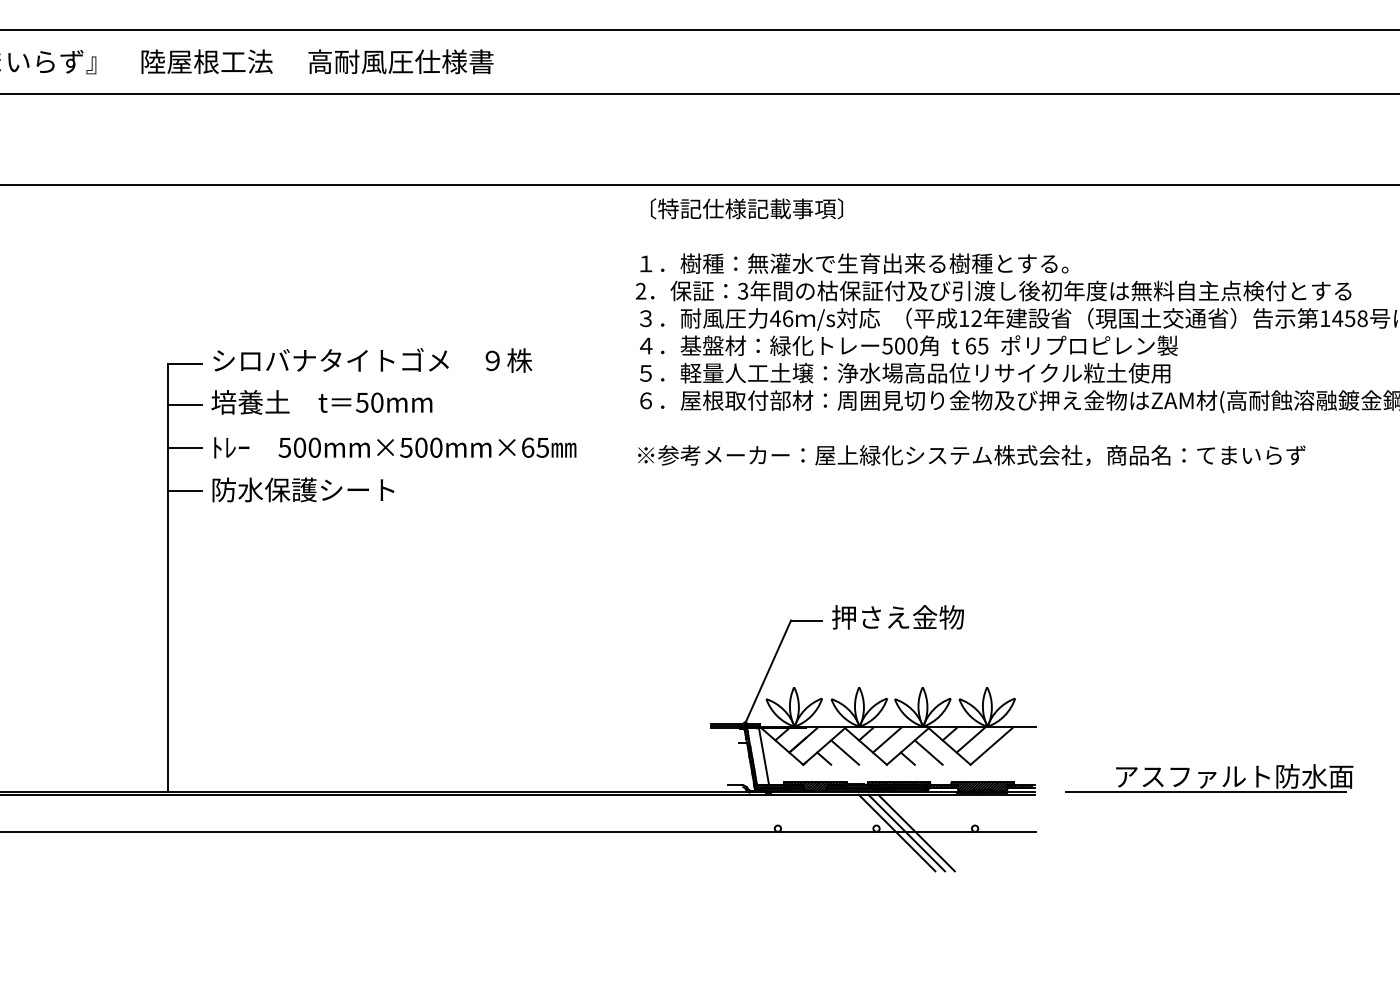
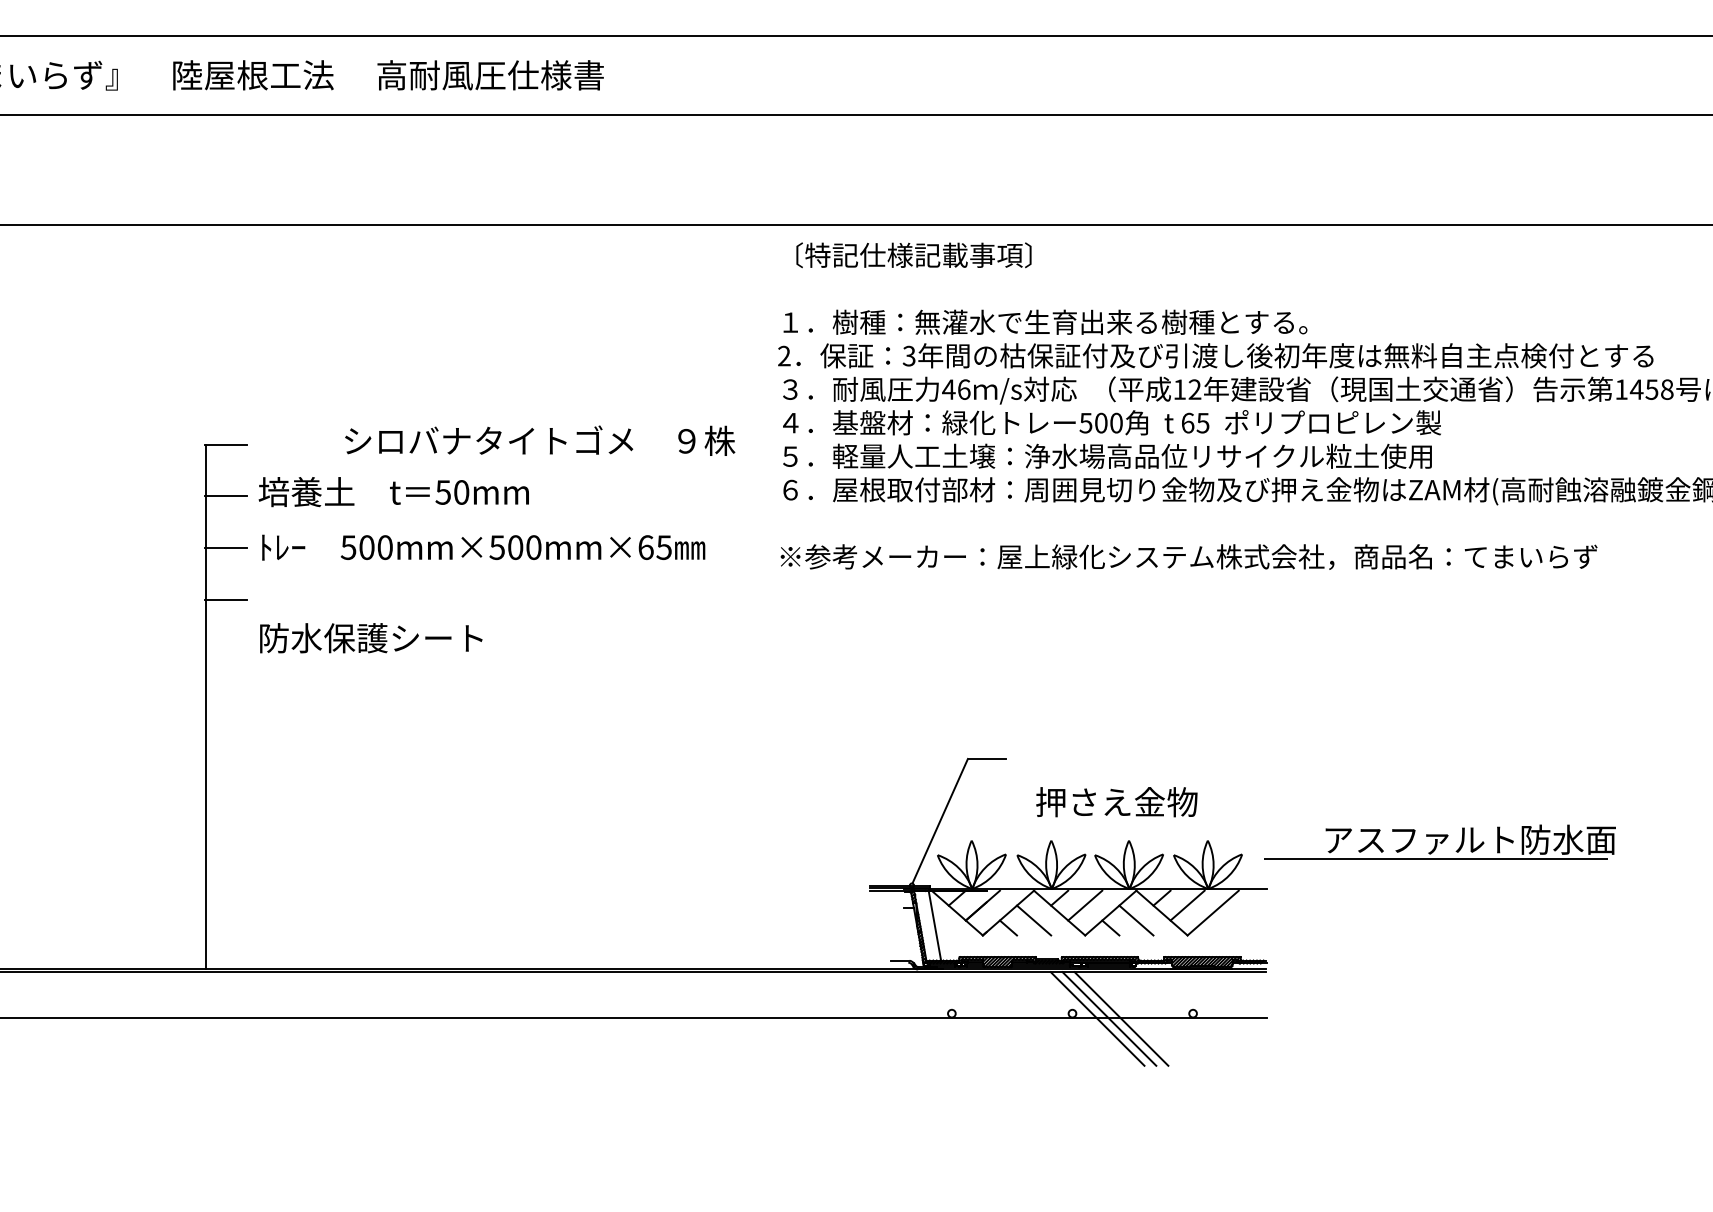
text: (373, 360) -> (540, 440), moved
text: (303, 490) -> (371, 638), moved
text: (897, 617) -> (1116, 802), moved
part: (1209, 777) -> (1439, 841), moved

